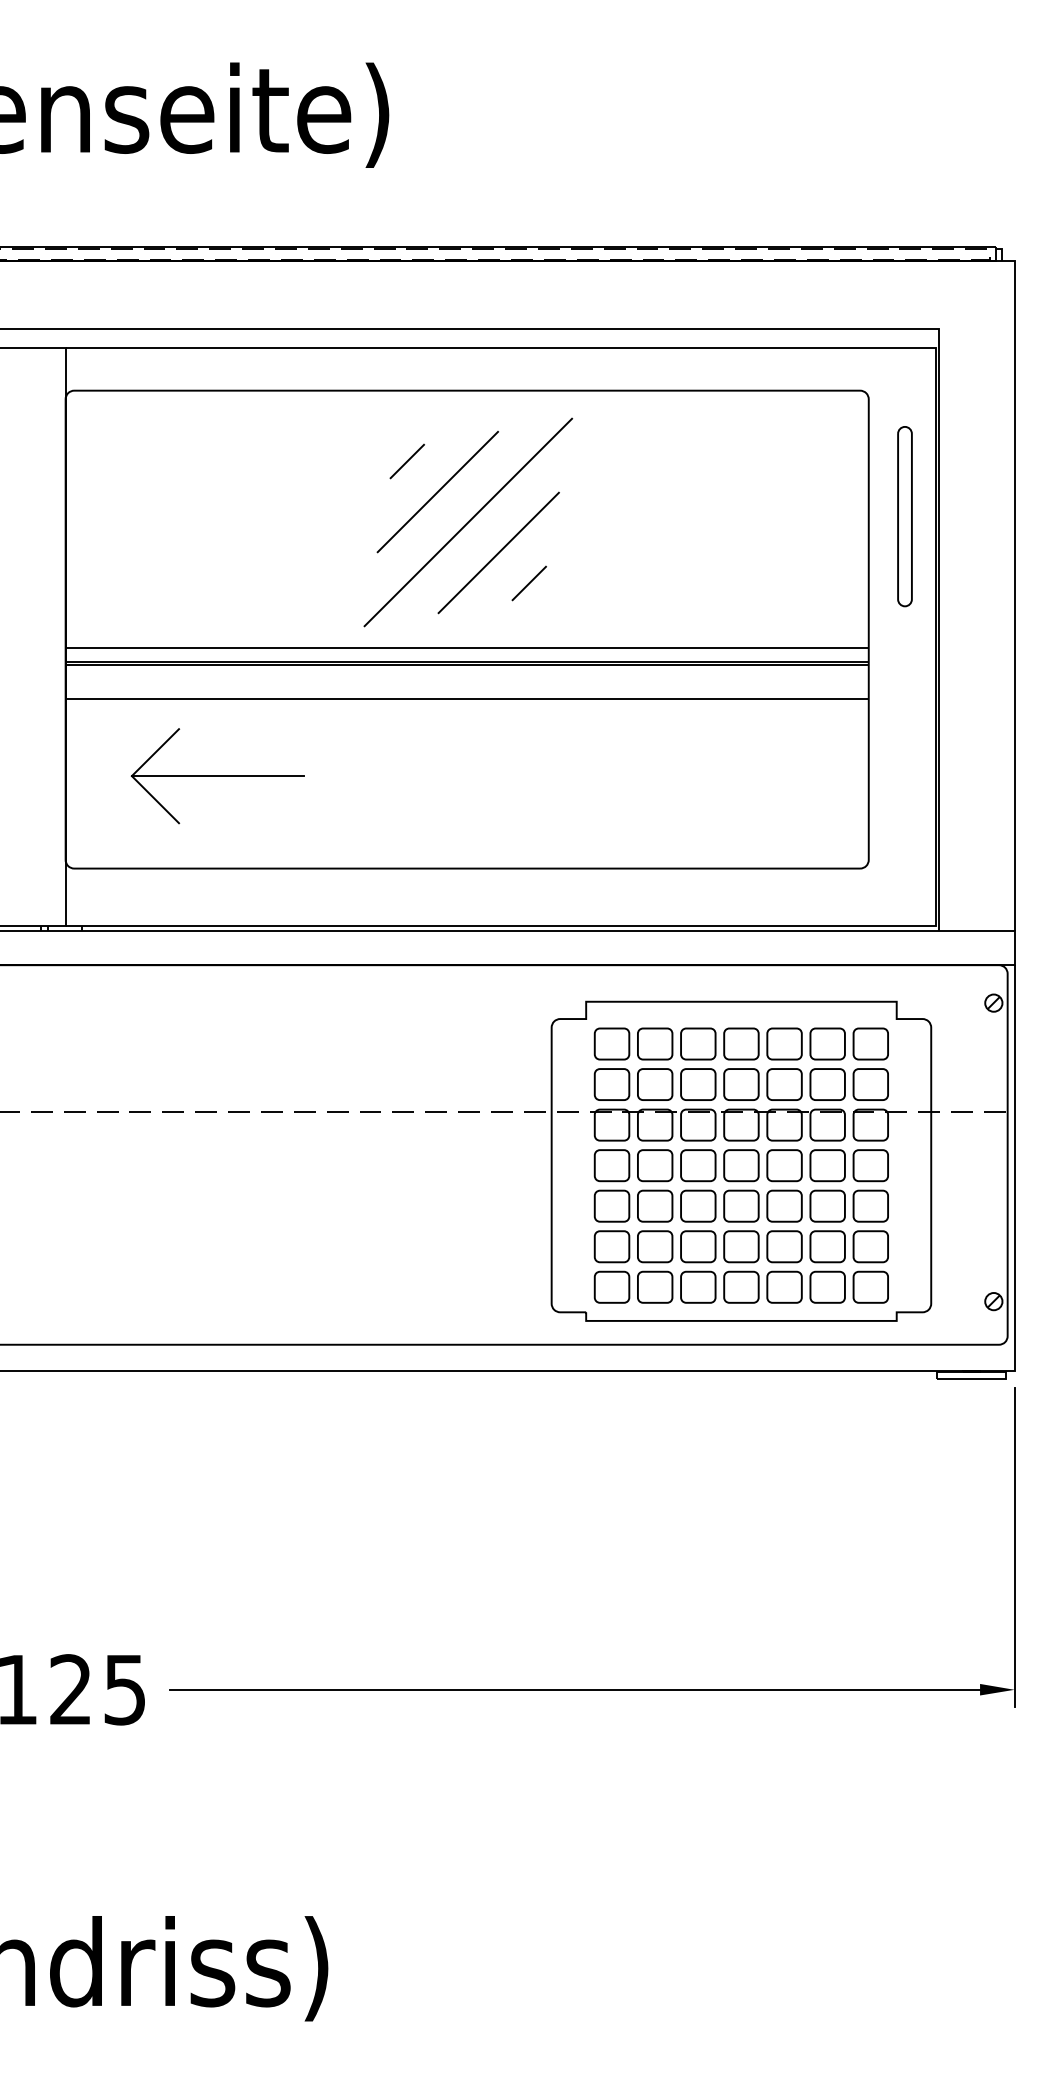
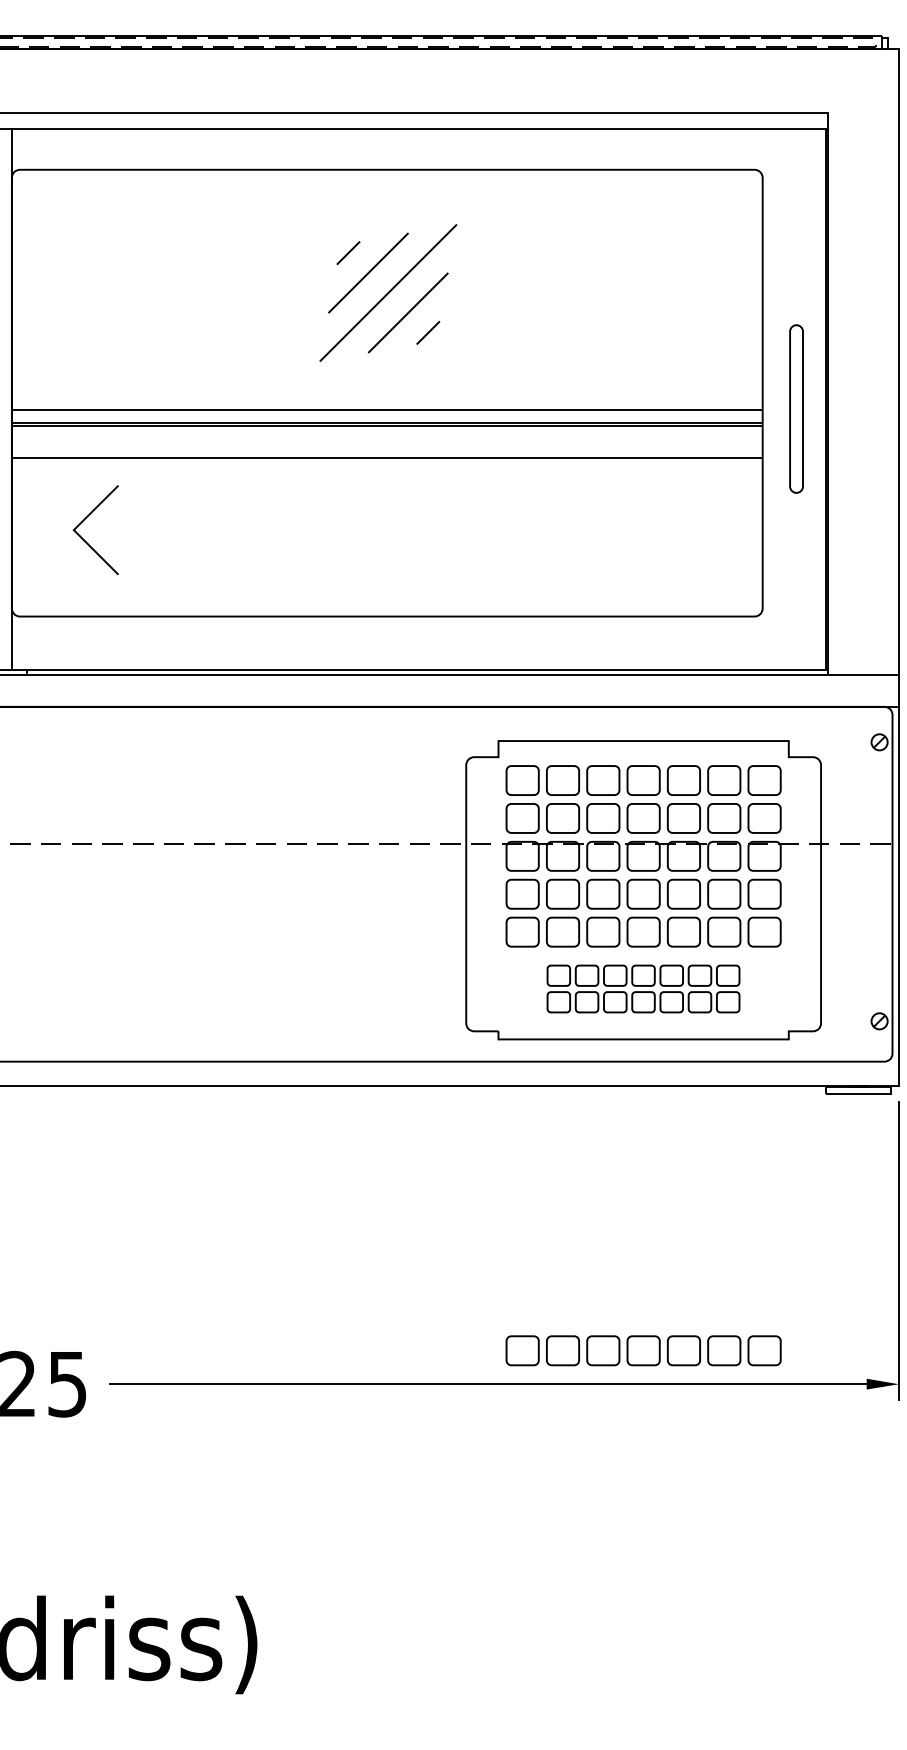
part: (904, 516) -> (796, 408), moved
part: (468, 522) -> (388, 293), size x0.7
line: (217, 776) -> (153, 530), removed
part: (740, 1266) -> (642, 988), size x0.7
part: (740, 1653) -> (642, 1350), added

